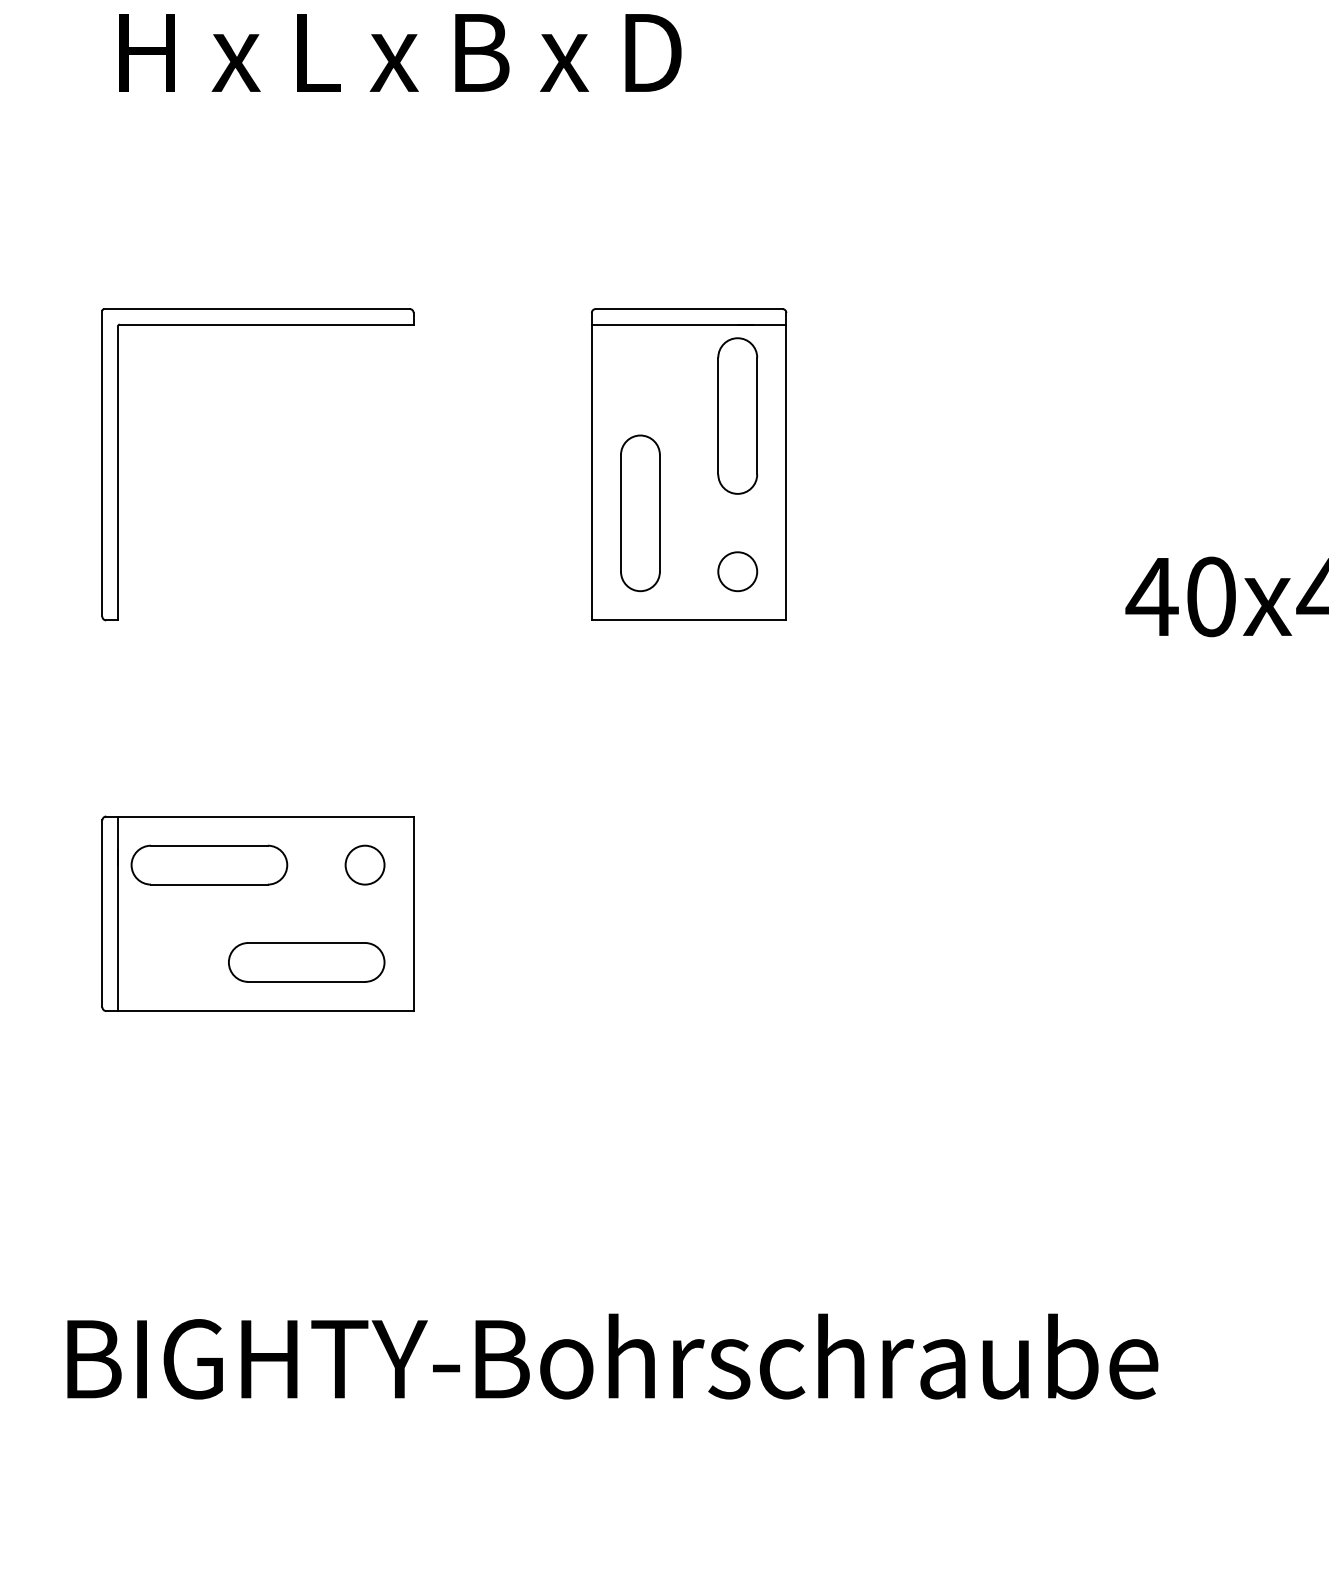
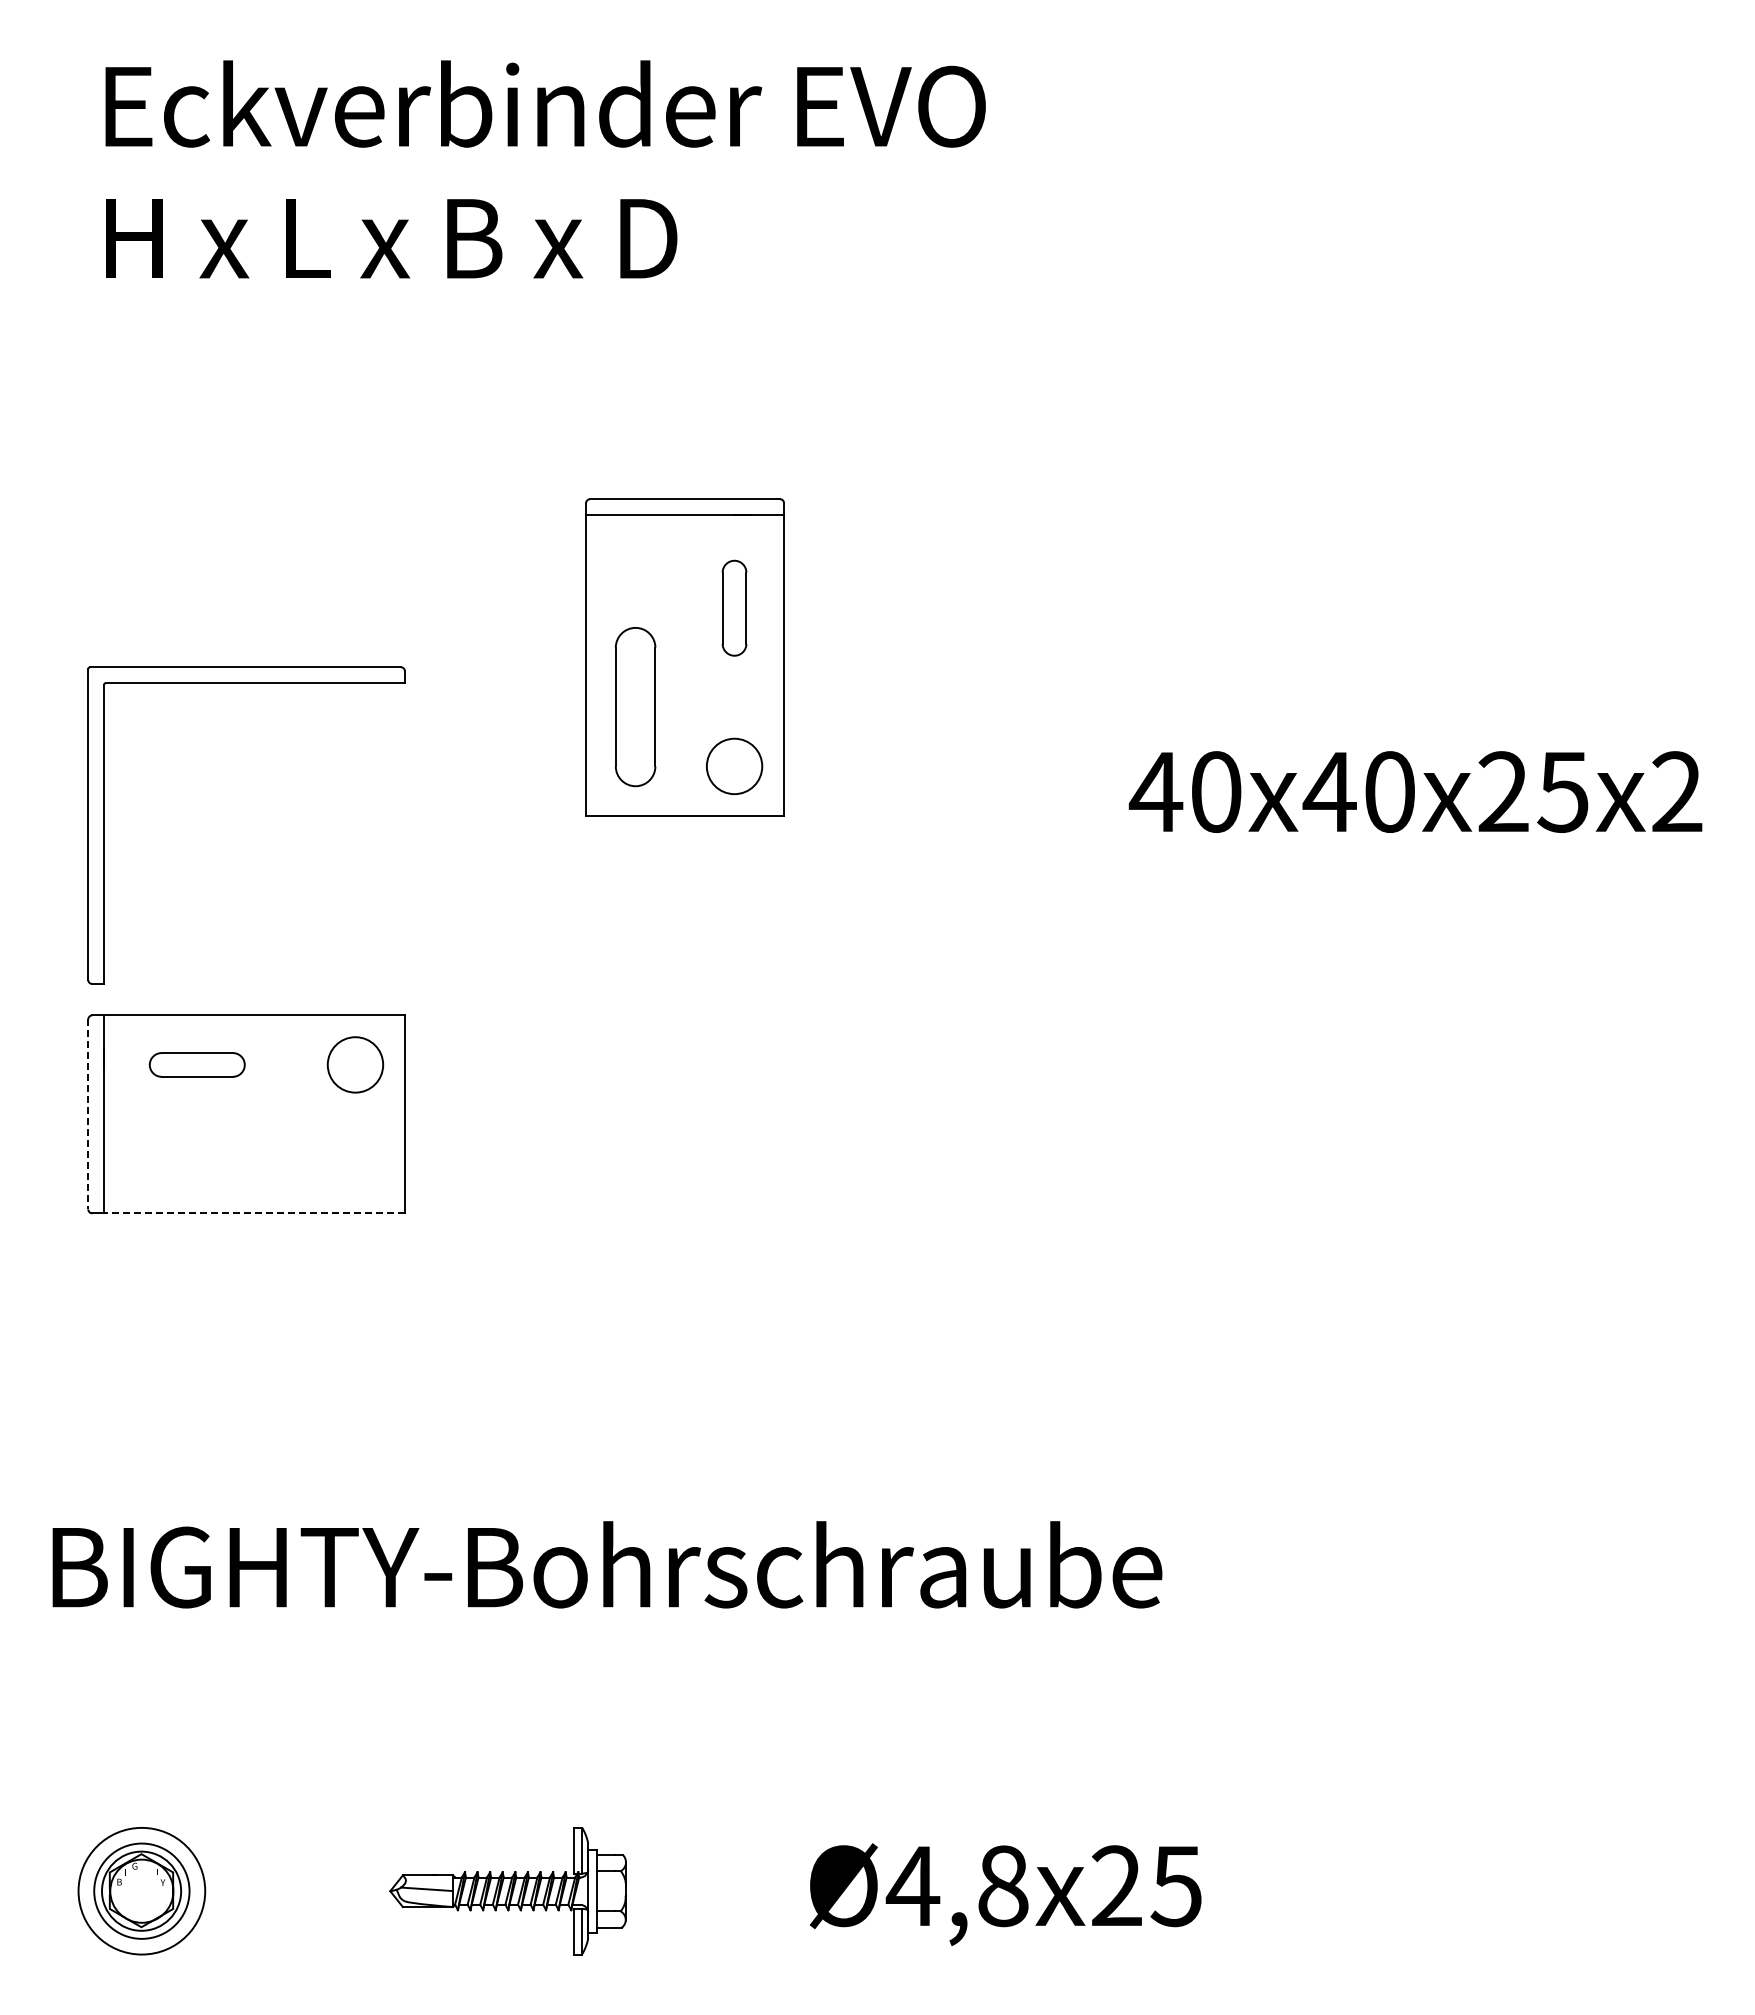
part: (257, 325) -> (246, 683), moved
part: (737, 416) -> (734, 608), size x0.6
circle: (737, 571) -> (734, 766), size x1.4
part: (209, 864) -> (197, 1064), size x0.6
circle: (365, 864) -> (355, 1064), size x1.4
line: (102, 913) -> (88, 1114), solid -> dashed
part: (307, 962) -> (296, 1163), removed
line: (265, 1011) -> (254, 1213), solid -> dashed

